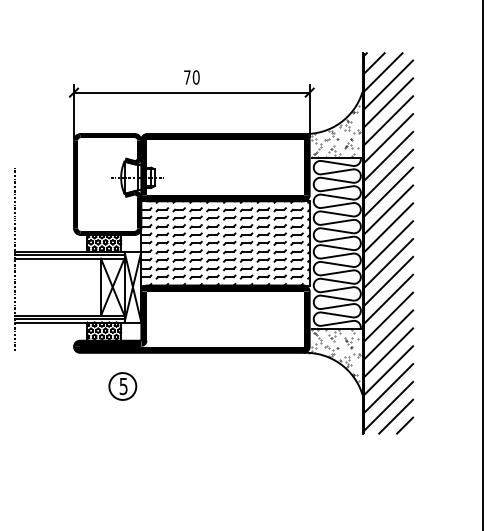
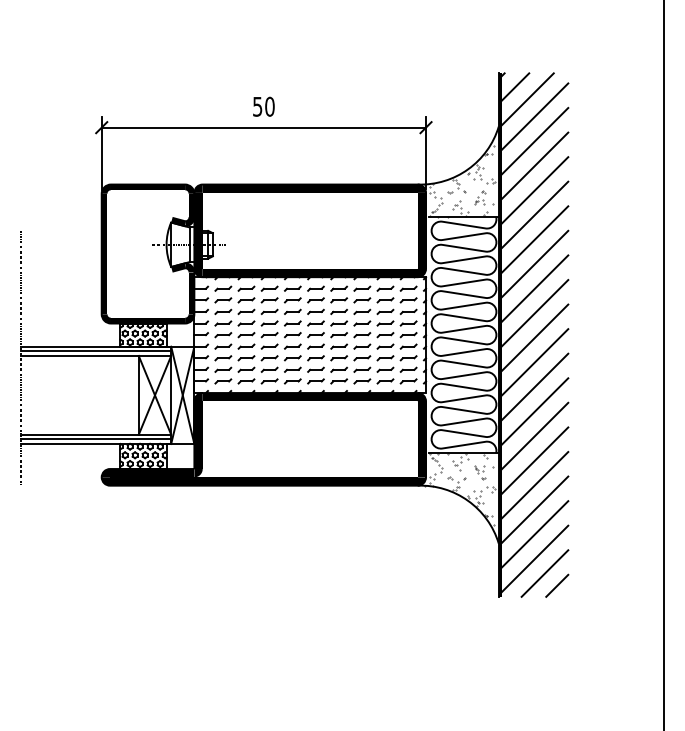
text: (187, 77) -> (257, 106), 70 -> 50
part: (122, 386) -> (168, 531), removed

